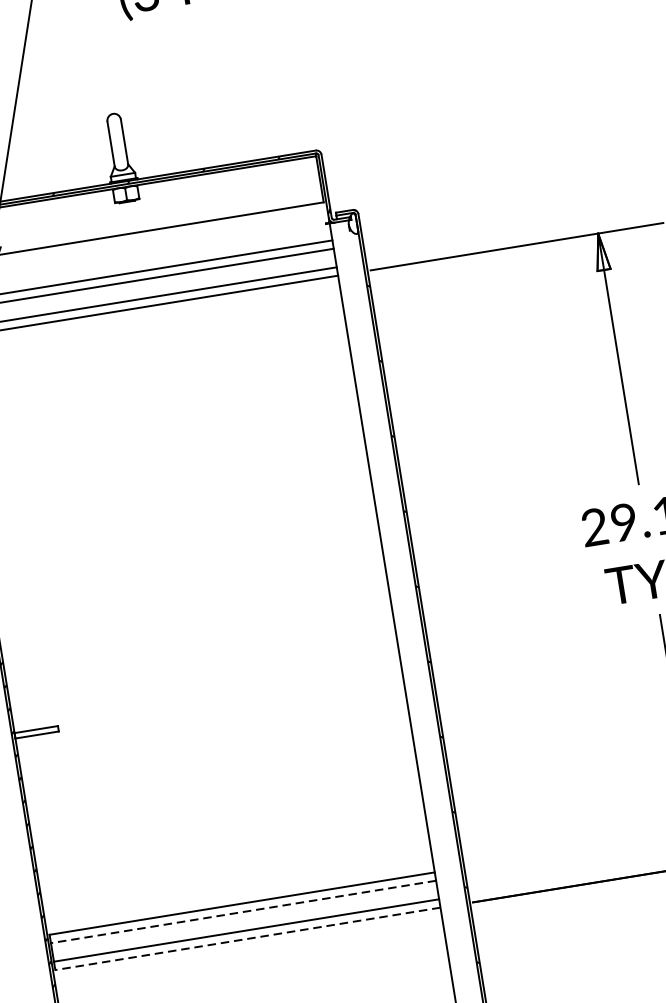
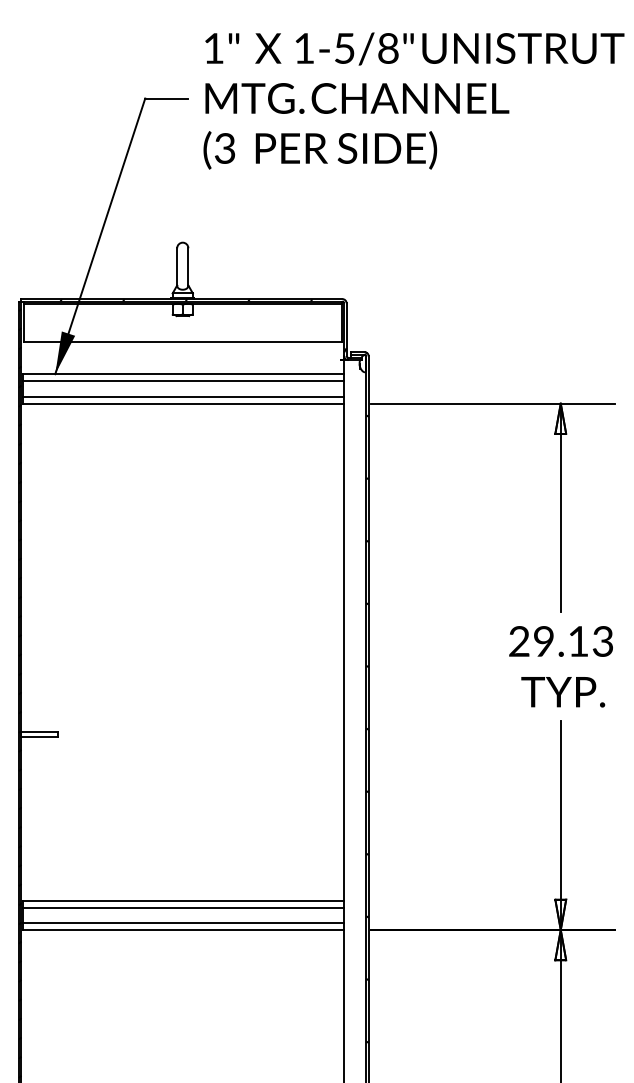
line: (243, 911) -> (183, 907), dashed -> solid
line: (247, 939) -> (183, 930), dashed -> solid

